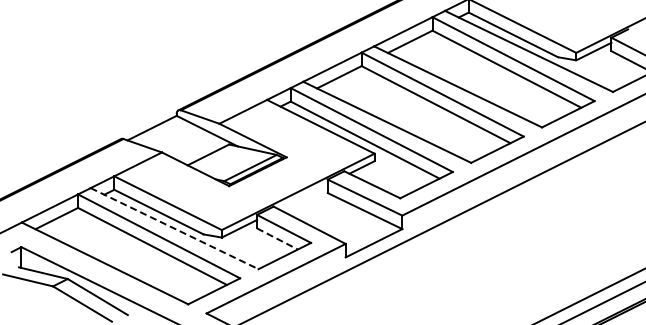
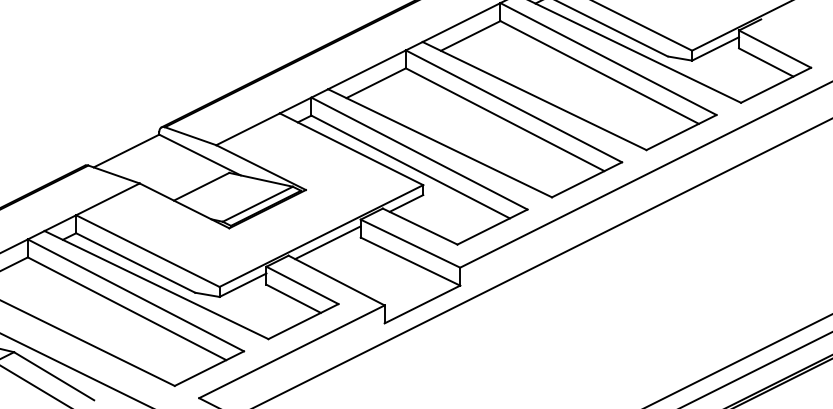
line: (302, 196) -> (327, 242), added
line: (175, 228) -> (157, 284), dashed -> solid
line: (277, 238) -> (293, 298), dashed -> solid

